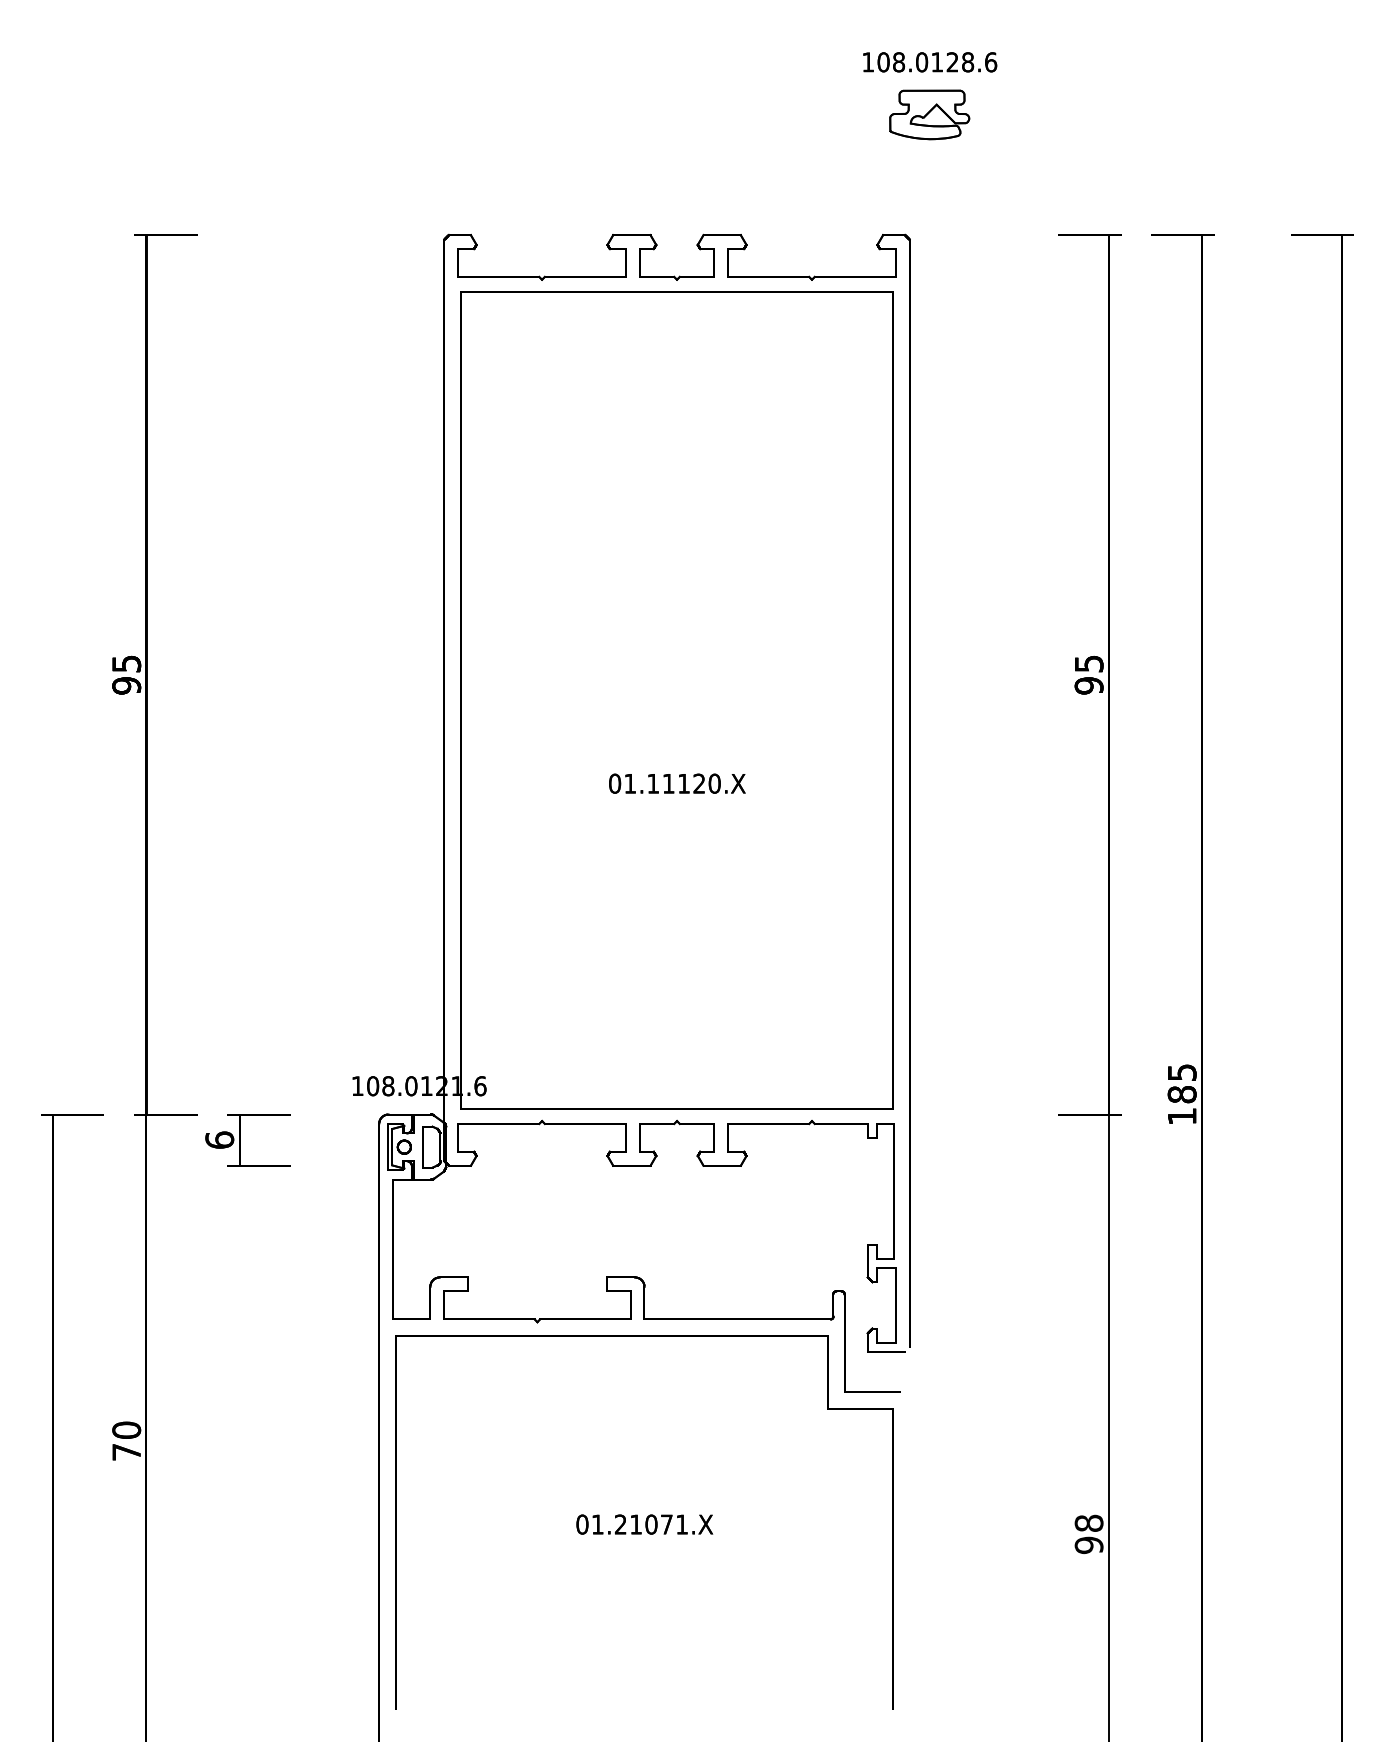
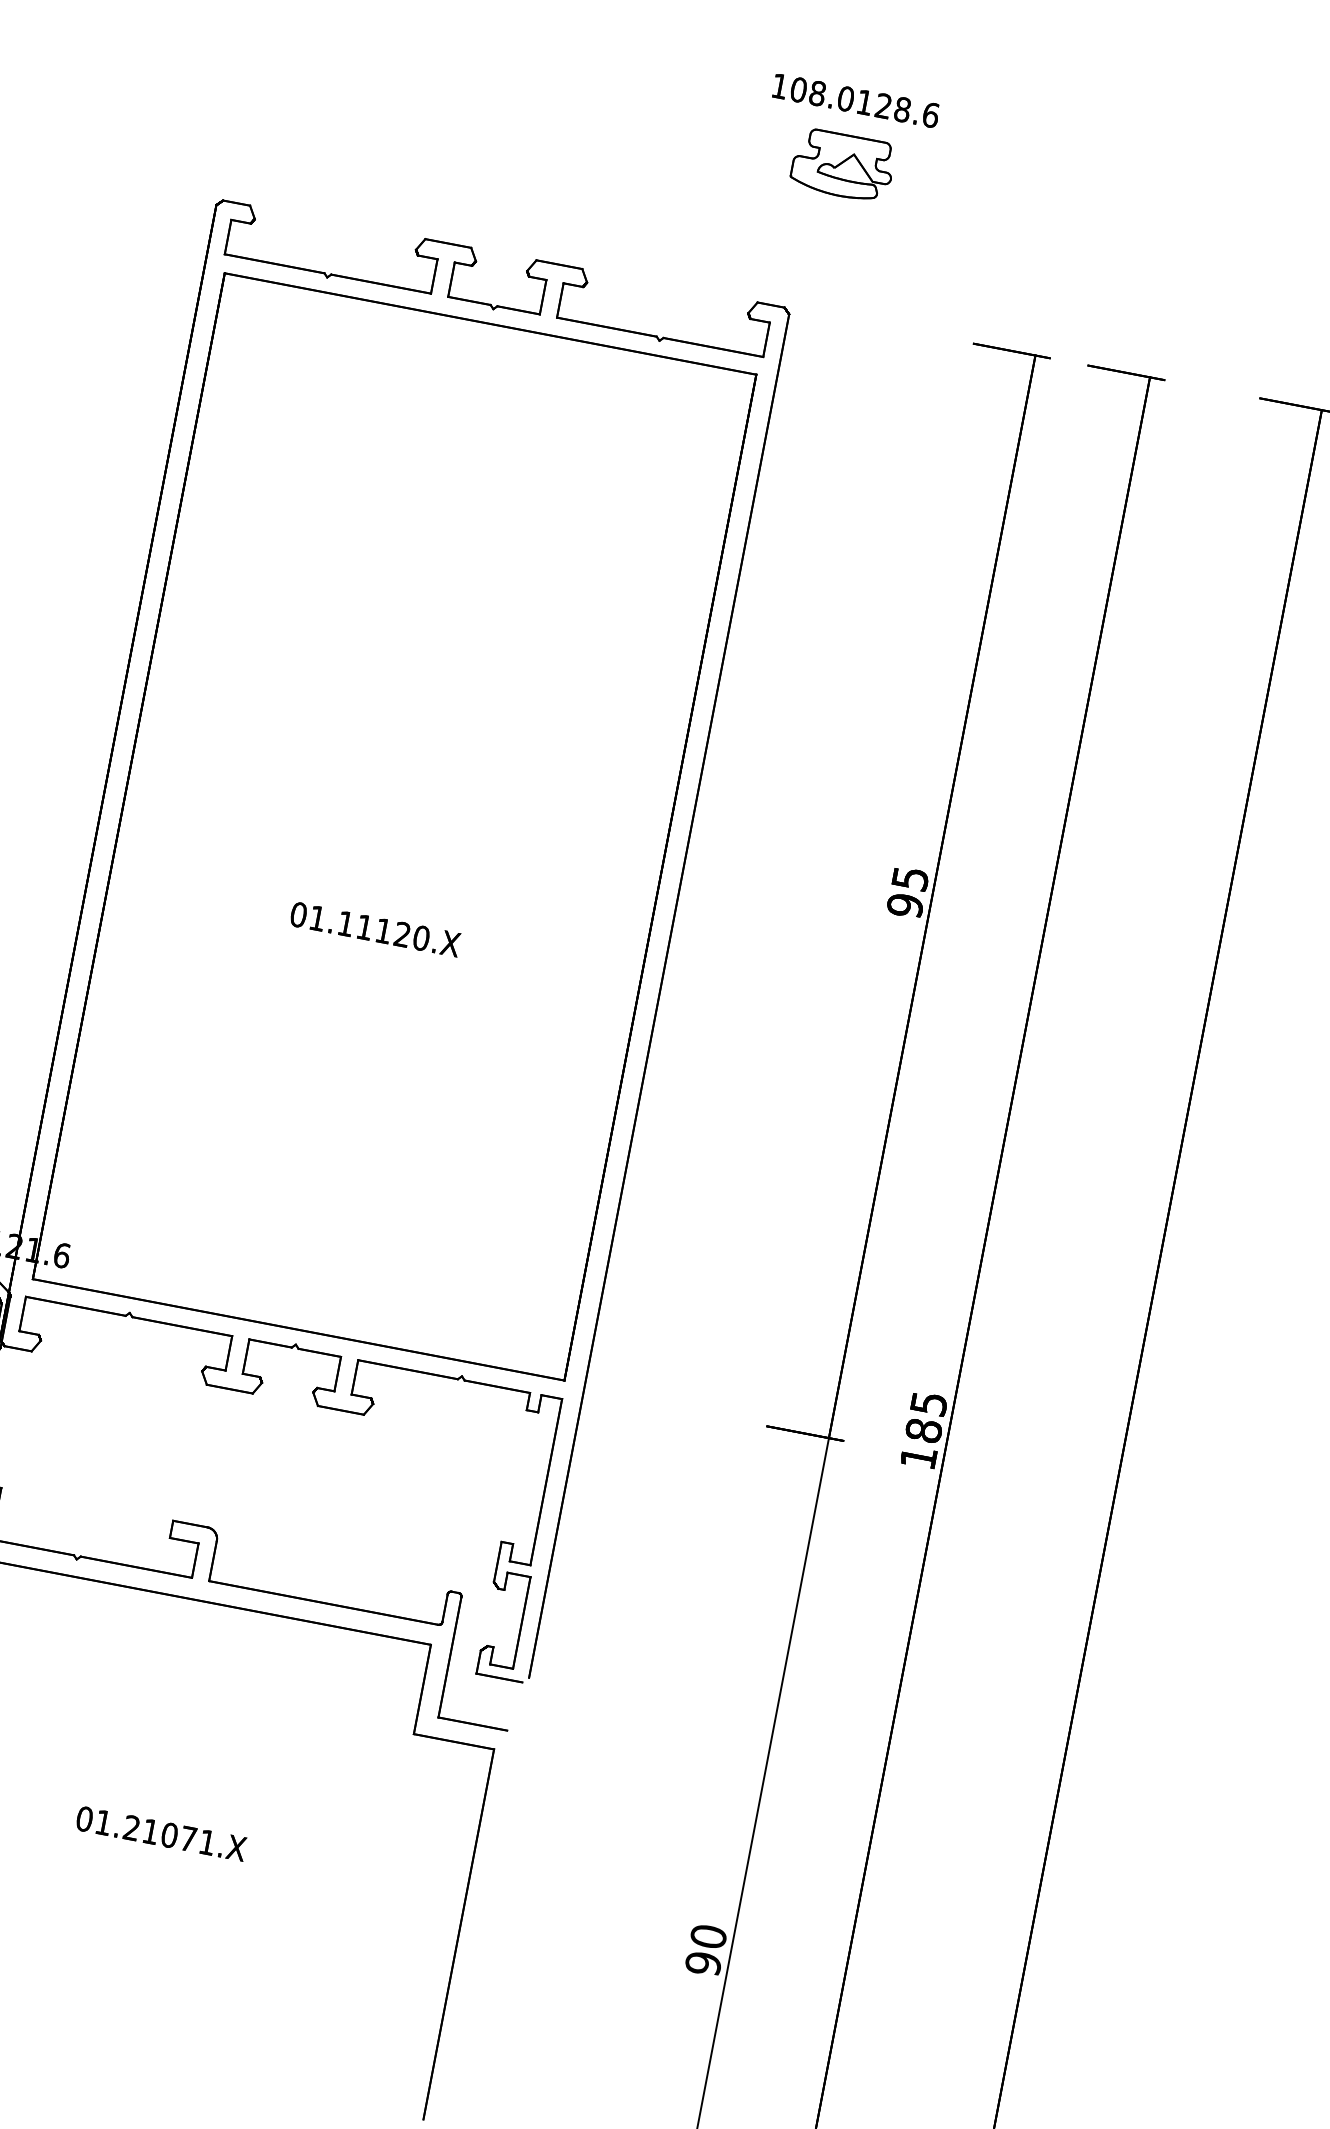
text: (1089, 1522) -> (709, 1935), 98 -> 90

